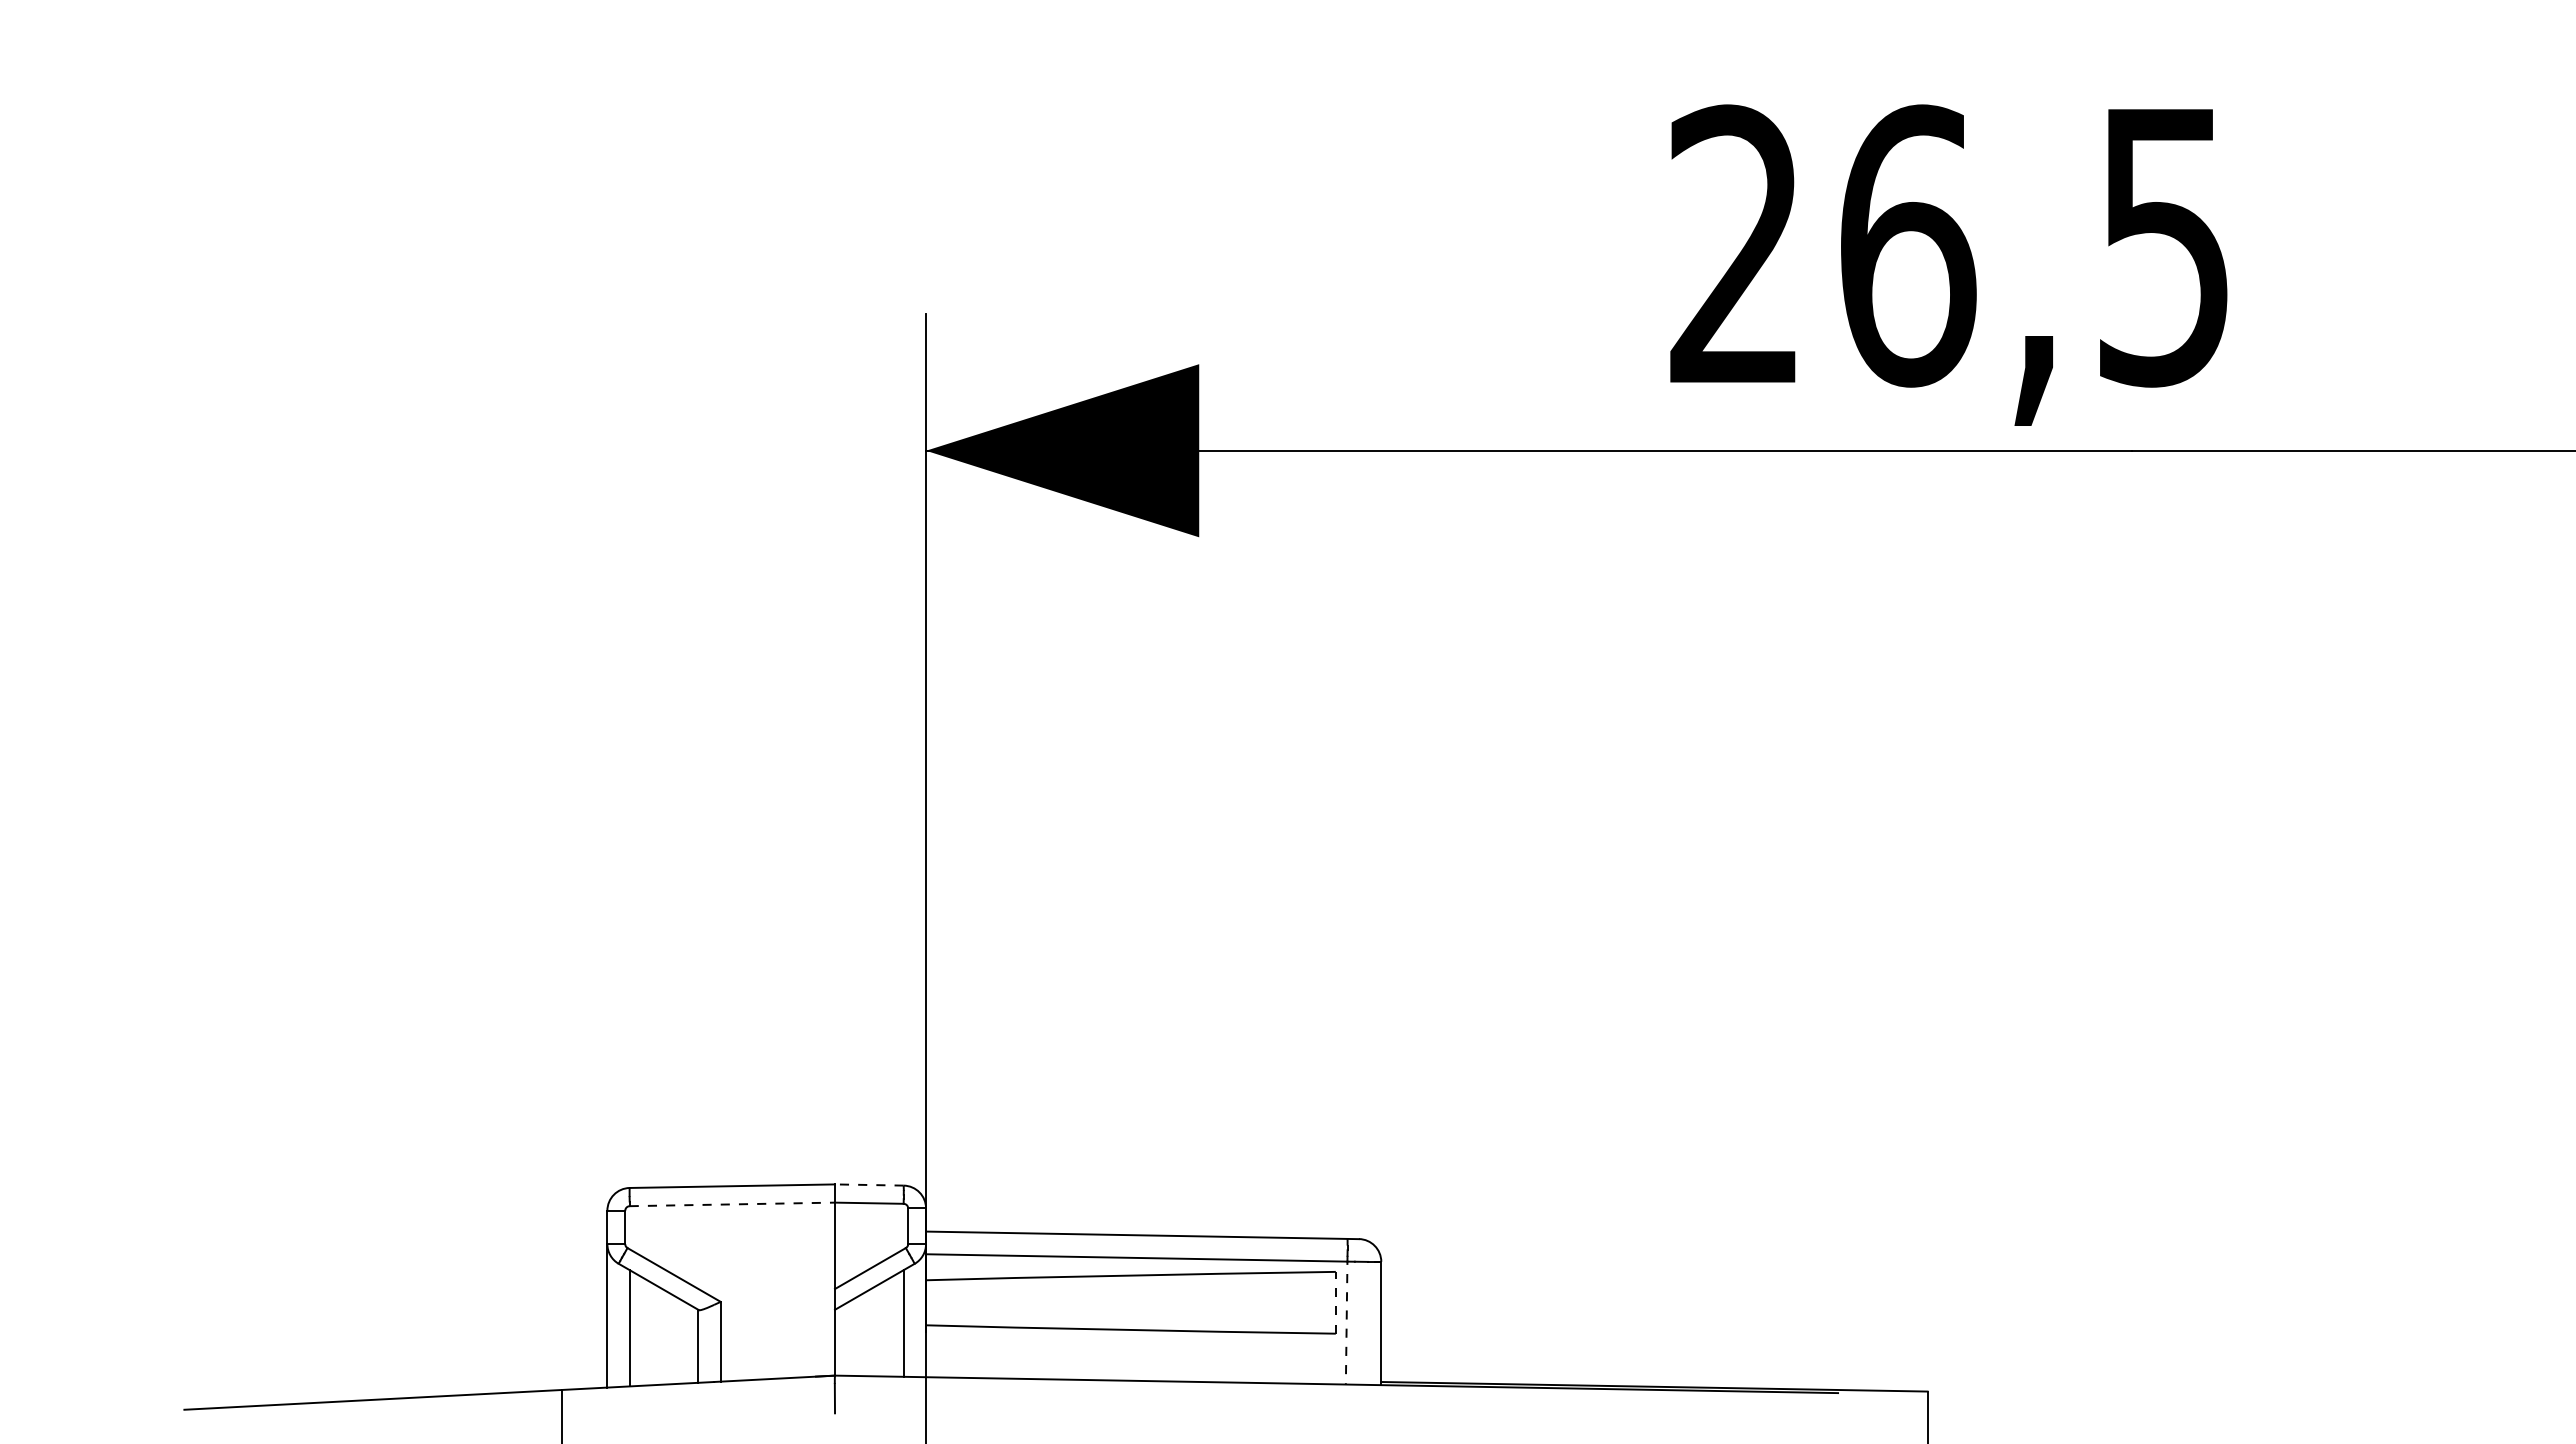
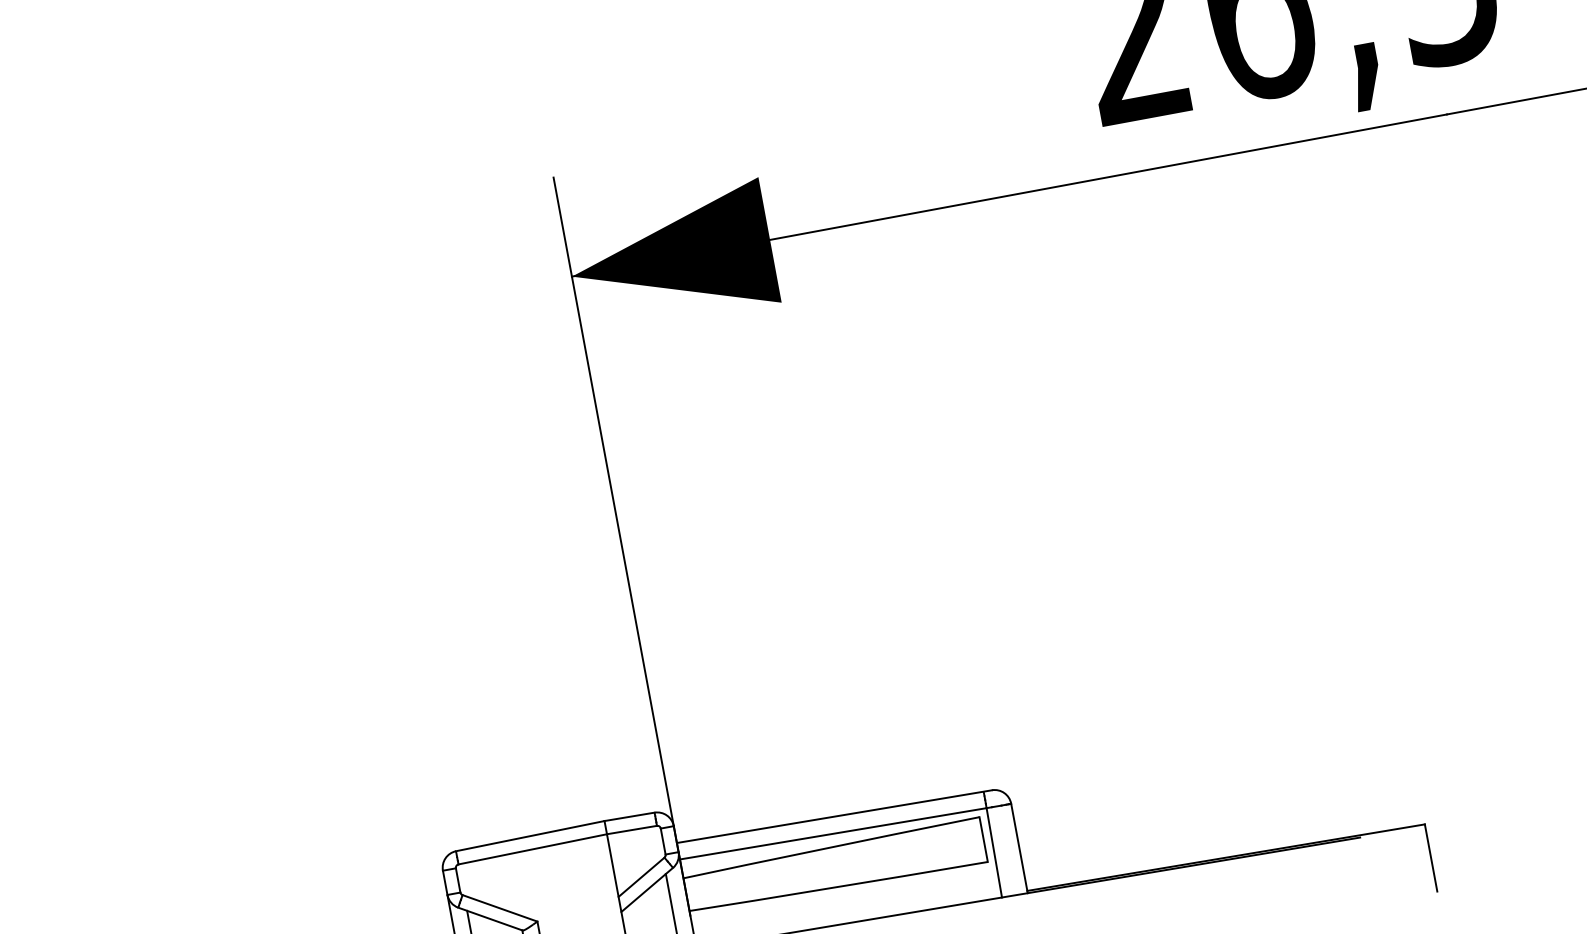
line: (868, 1185) -> (628, 817), dashed -> solid
line: (732, 1204) -> (532, 849), dashed -> solid
line: (1335, 1302) -> (983, 839), dashed -> solid
line: (1346, 1320) -> (993, 850), dashed -> solid

